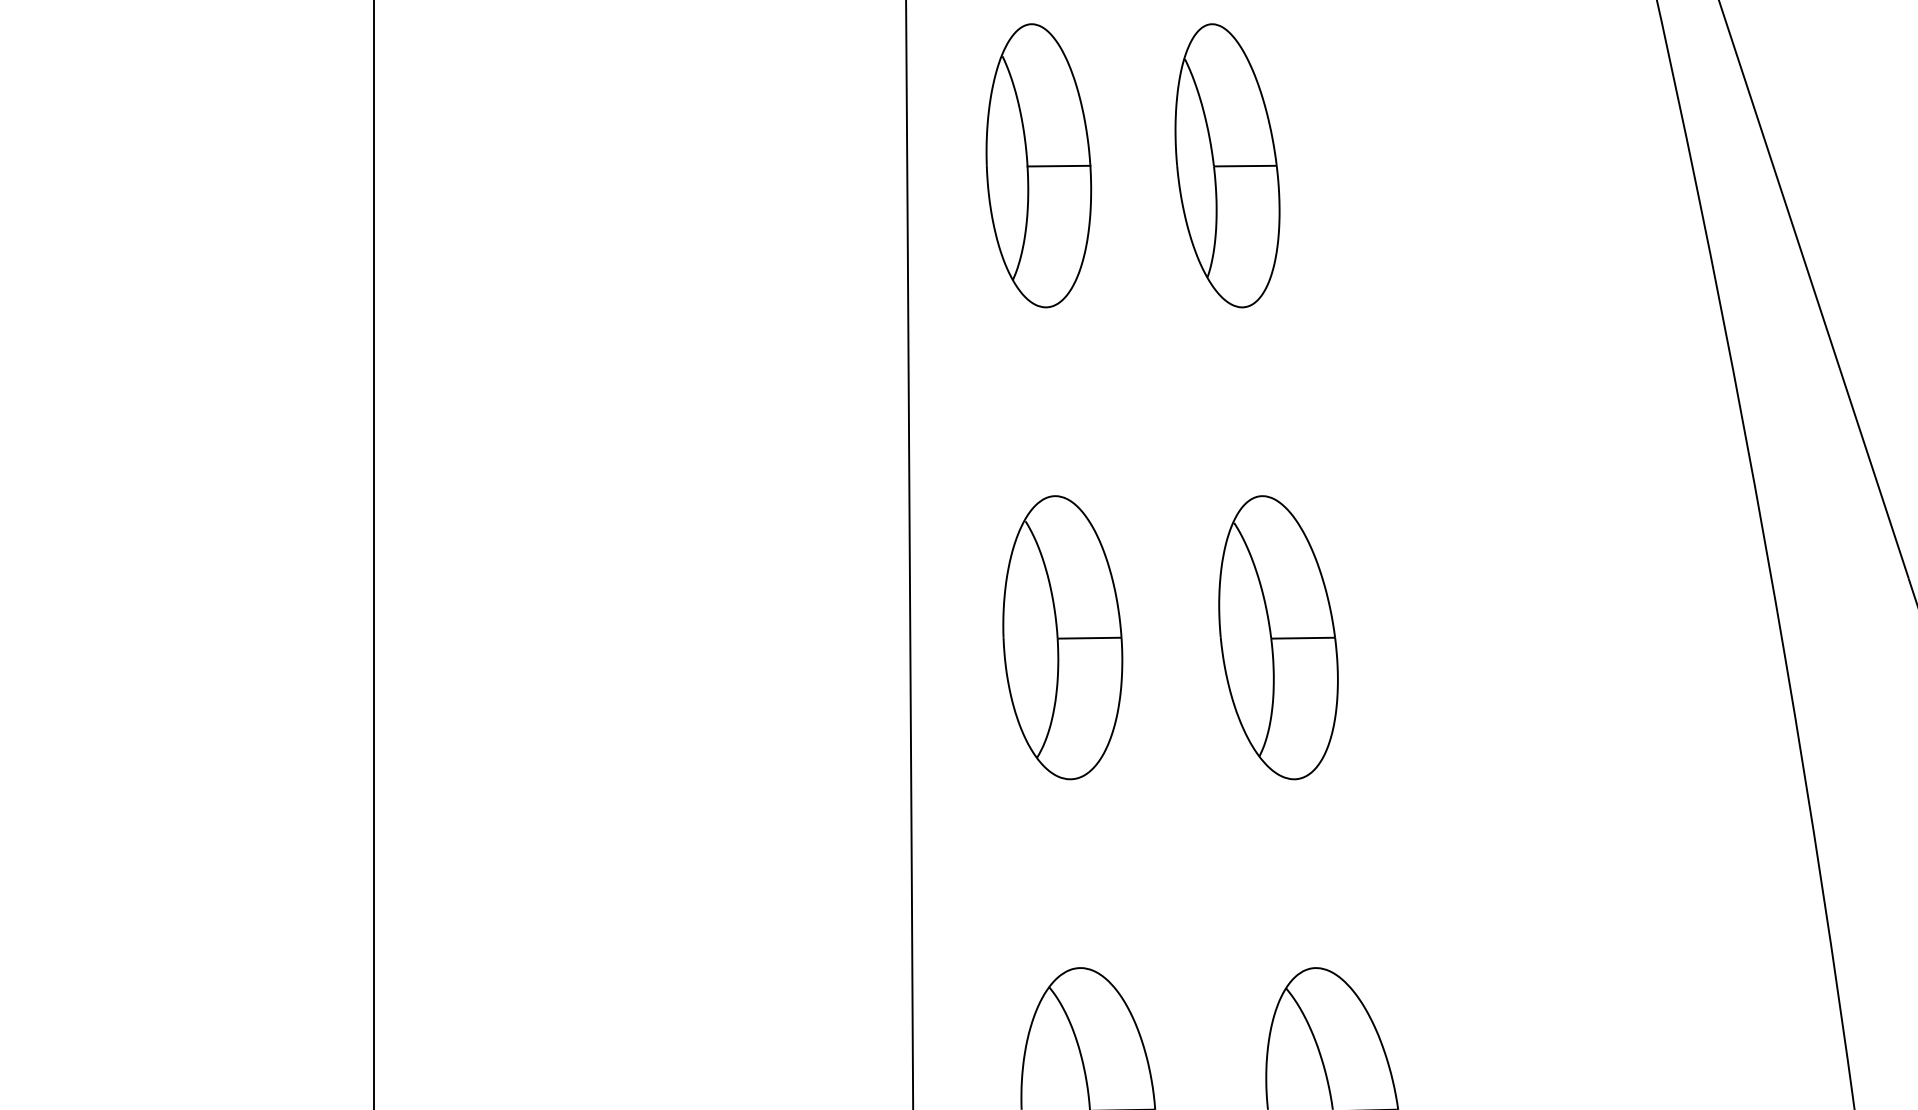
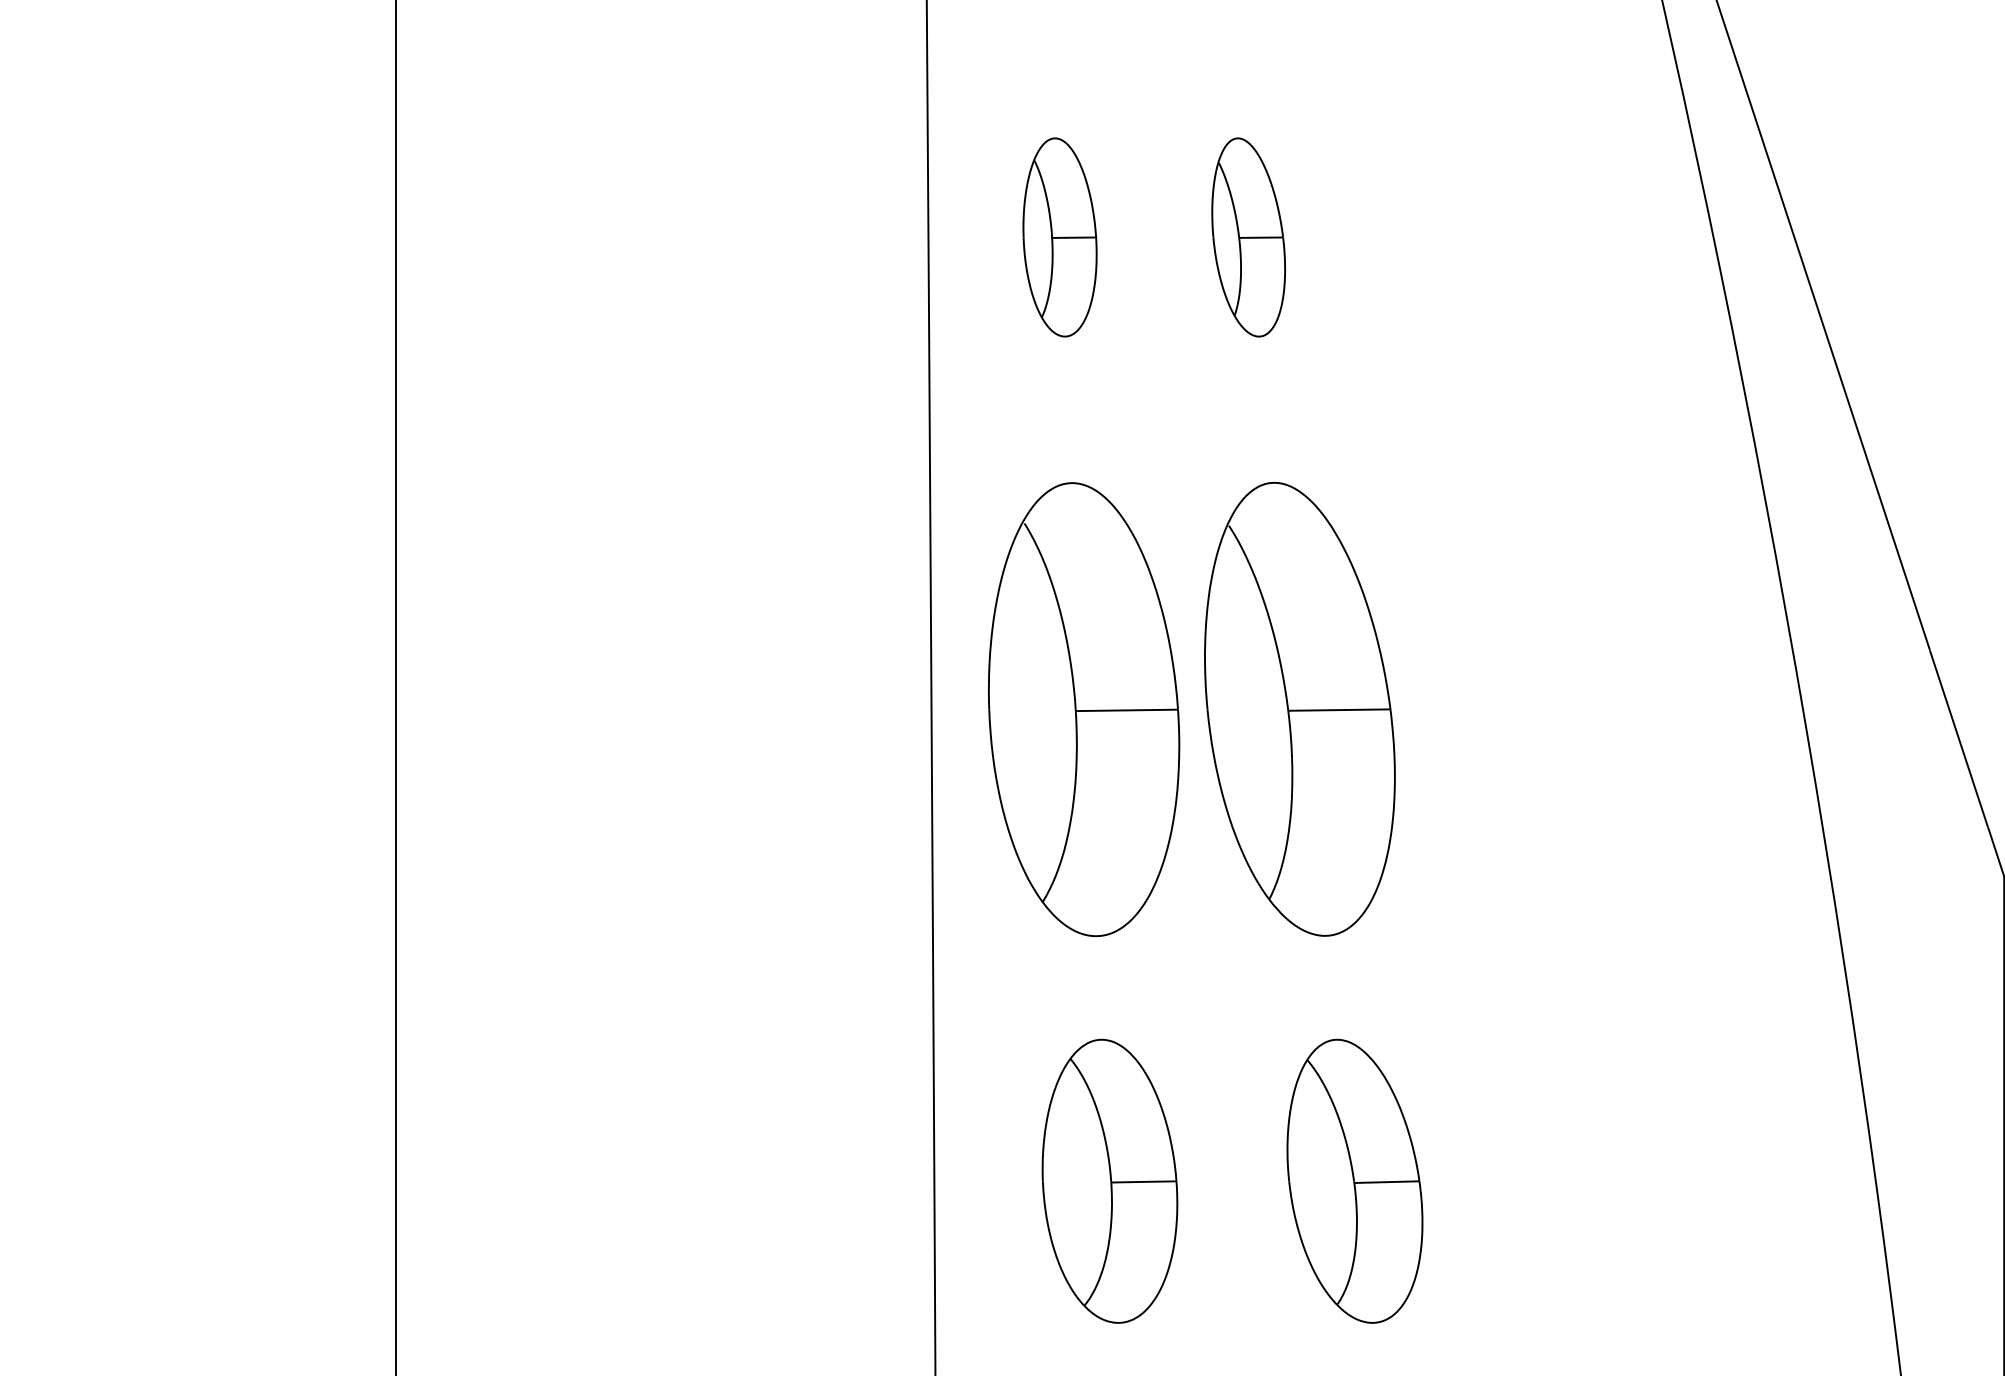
part: (1038, 165) -> (1059, 237), size x0.7
part: (1227, 165) -> (1248, 237), size x0.7
part: (1062, 636) -> (1083, 708), size x1.6
part: (1278, 637) -> (1299, 709), size x1.6

